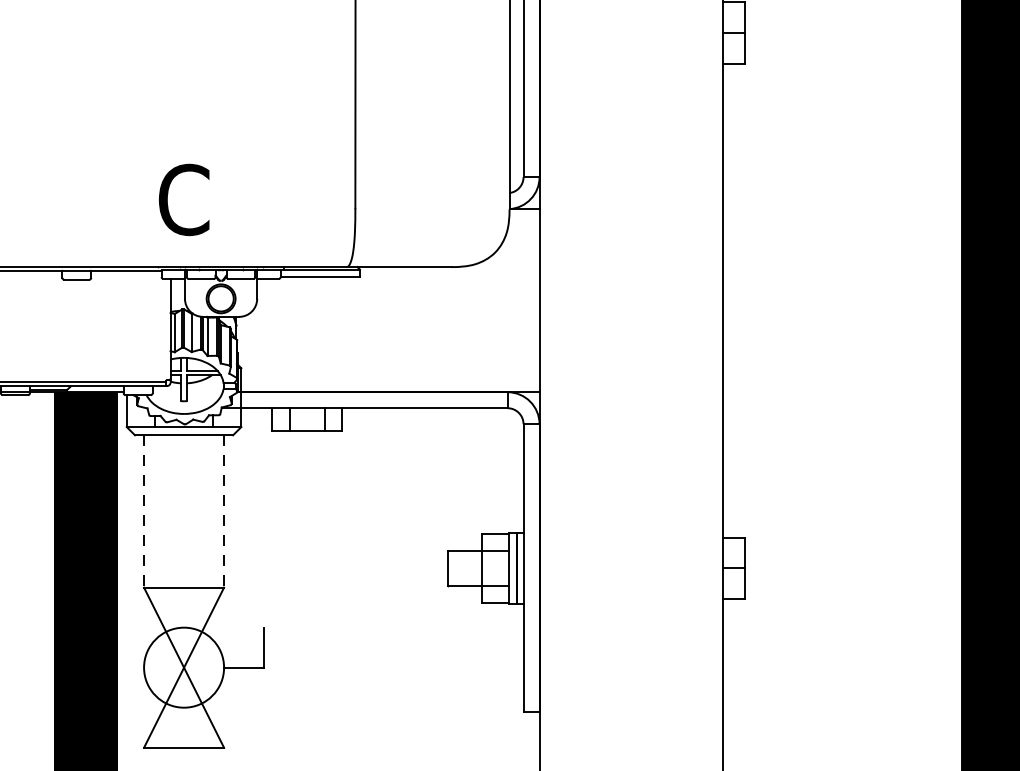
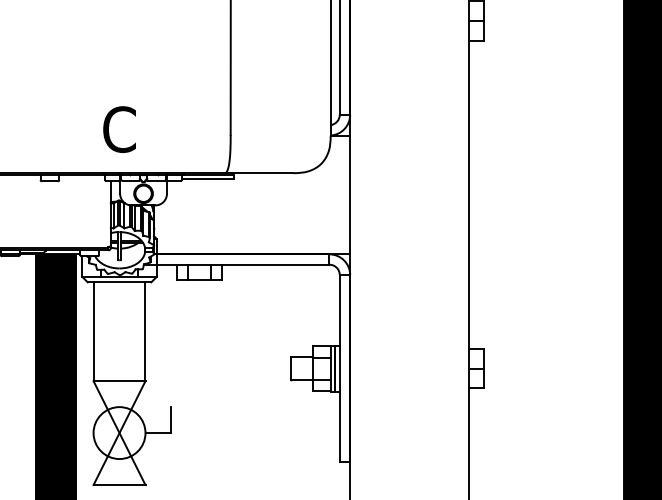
line: (143, 512) -> (93, 332), dashed -> solid
line: (224, 512) -> (145, 332), dashed -> solid

